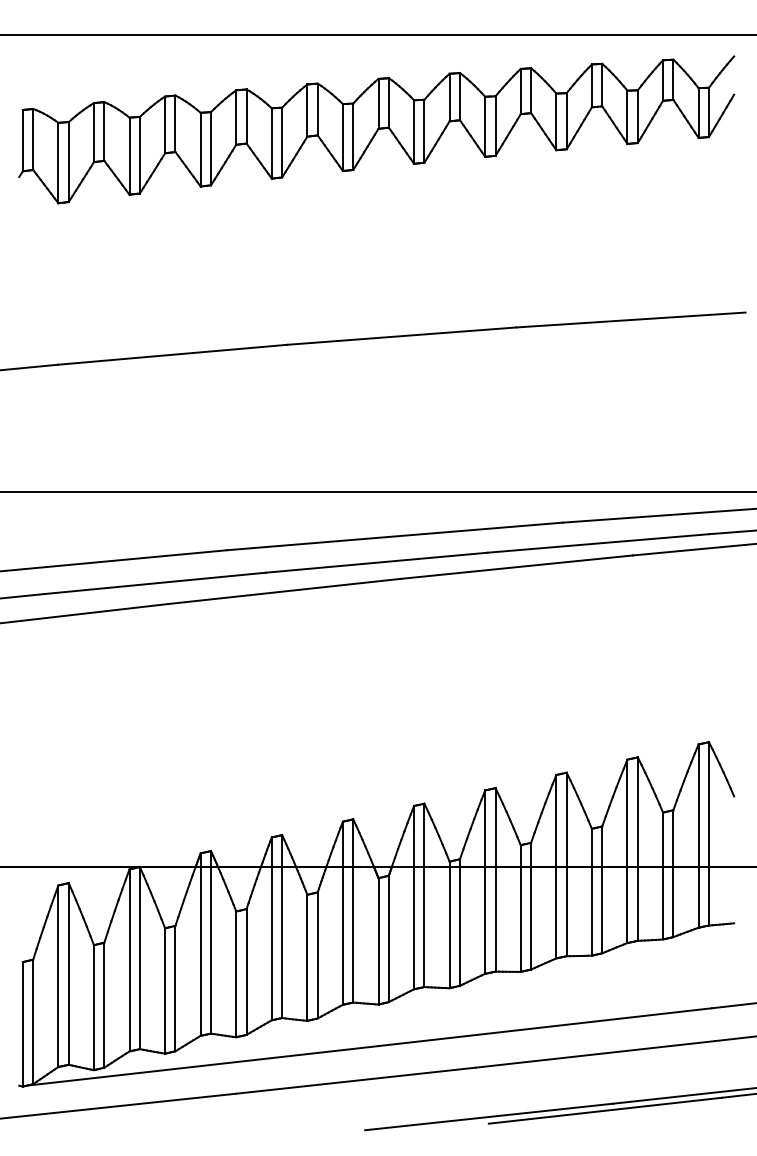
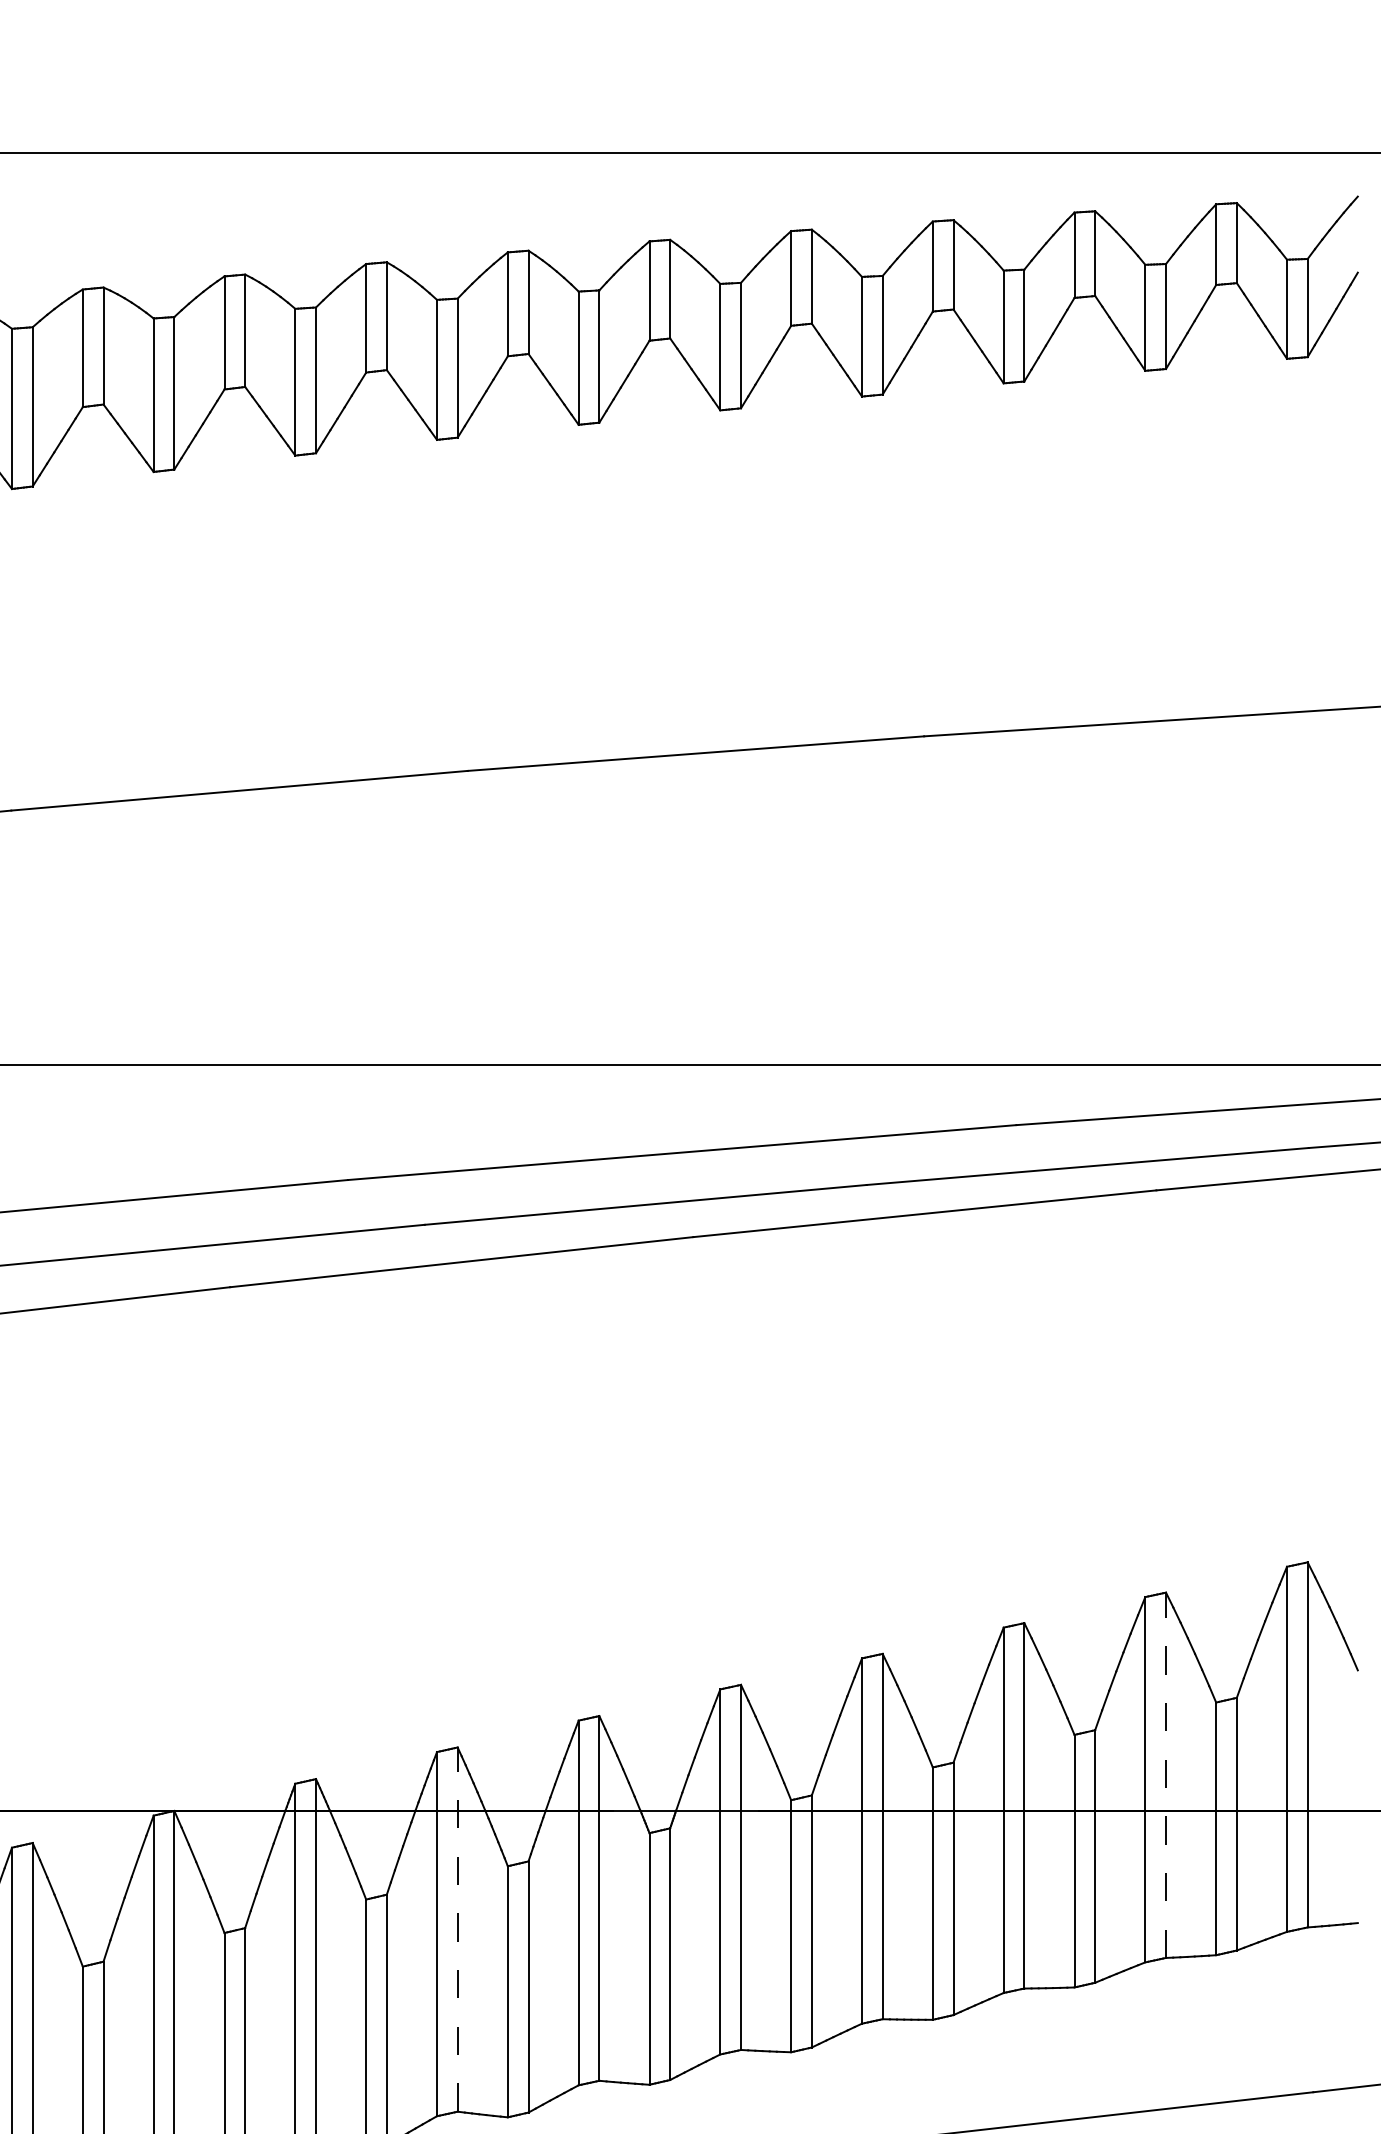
line: (637, 849) -> (1165, 1776), solid -> dashed
line: (282, 926) -> (458, 1929), solid -> dashed

